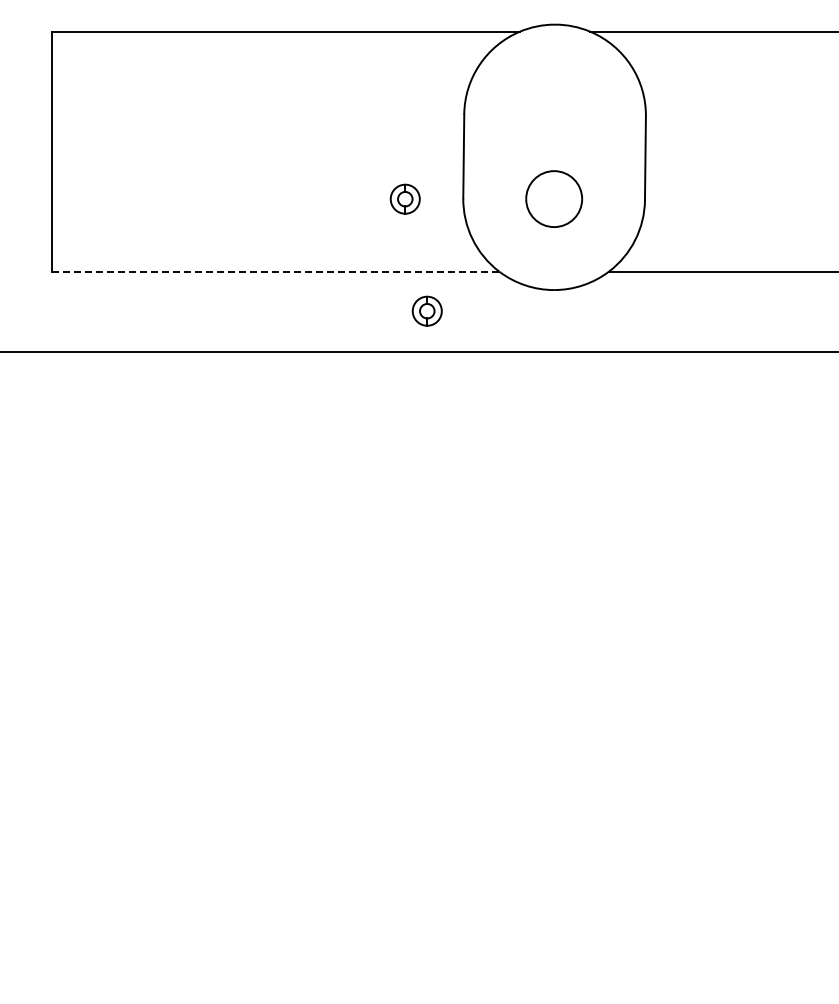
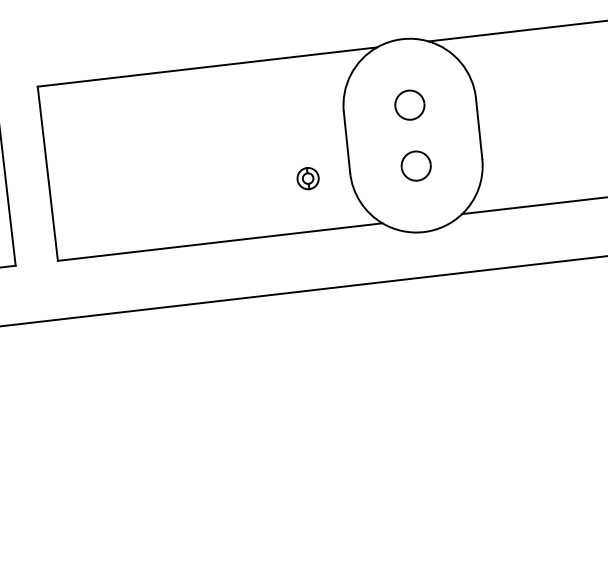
part: (554, 115) -> (409, 105), added
part: (553, 199) -> (415, 166), size x0.71
line: (276, 271) -> (220, 241), dashed -> solid
part: (426, 310) -> (332, 257), removed

